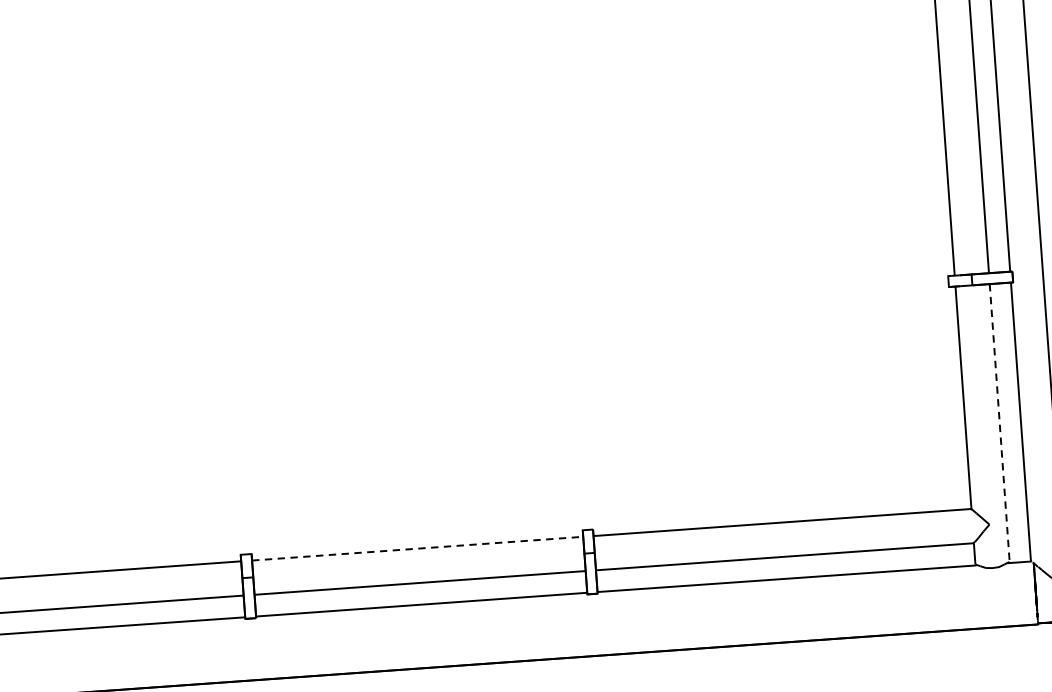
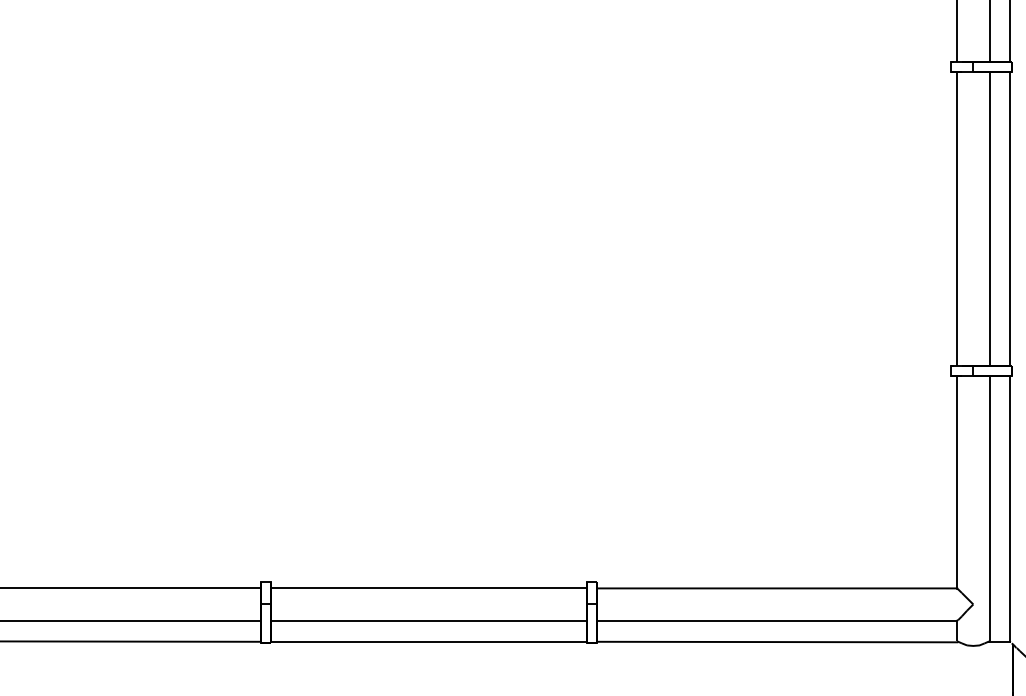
line: (999, 422) -> (989, 508), dashed -> solid
line: (417, 548) -> (428, 588), dashed -> solid

